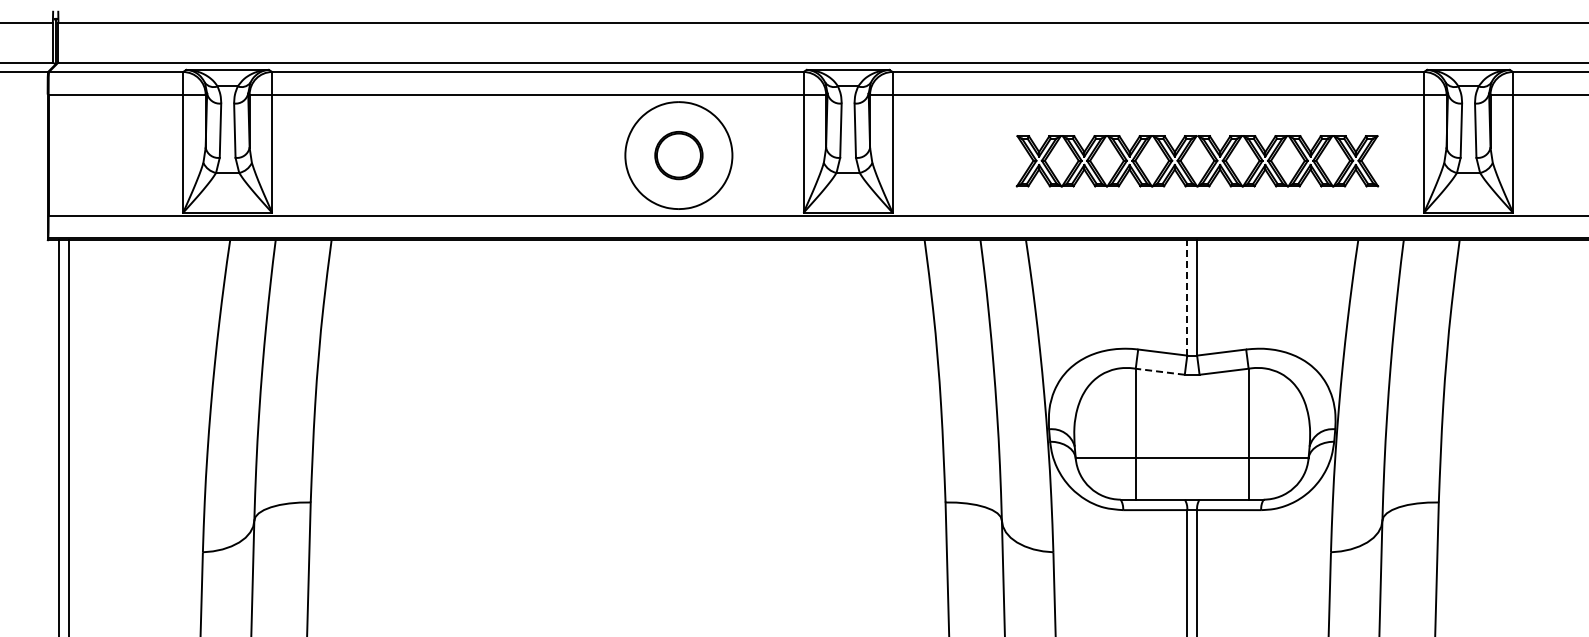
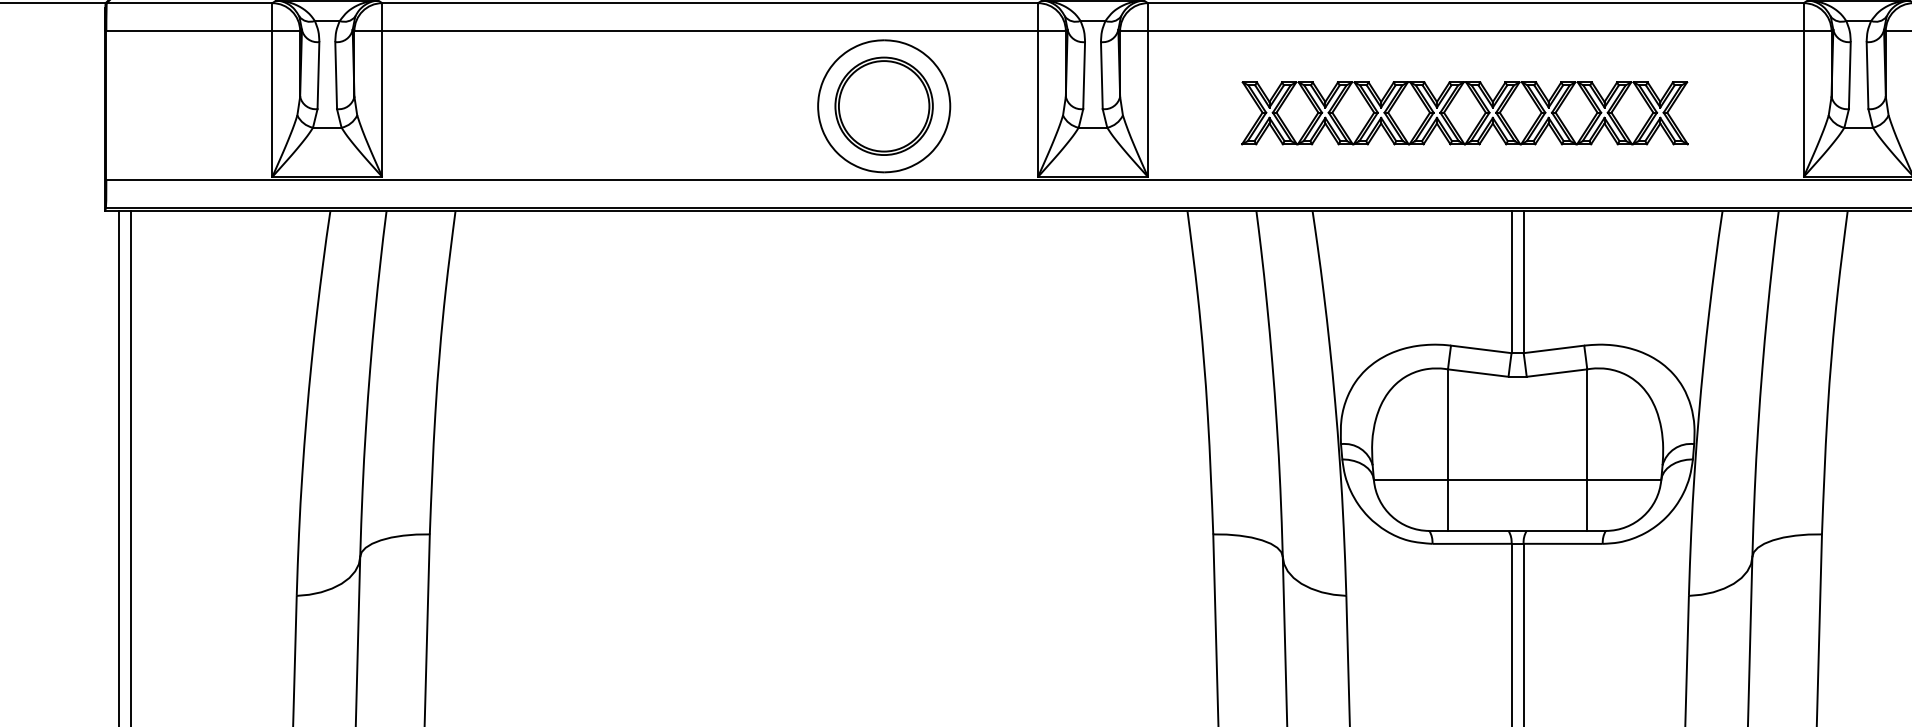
part: (678, 155) -> (883, 106), size x1.67
part: (1197, 161) -> (1464, 113), moved
line: (1187, 297) -> (1511, 281), dashed -> solid
line: (1160, 371) -> (1478, 372), dashed -> solid

